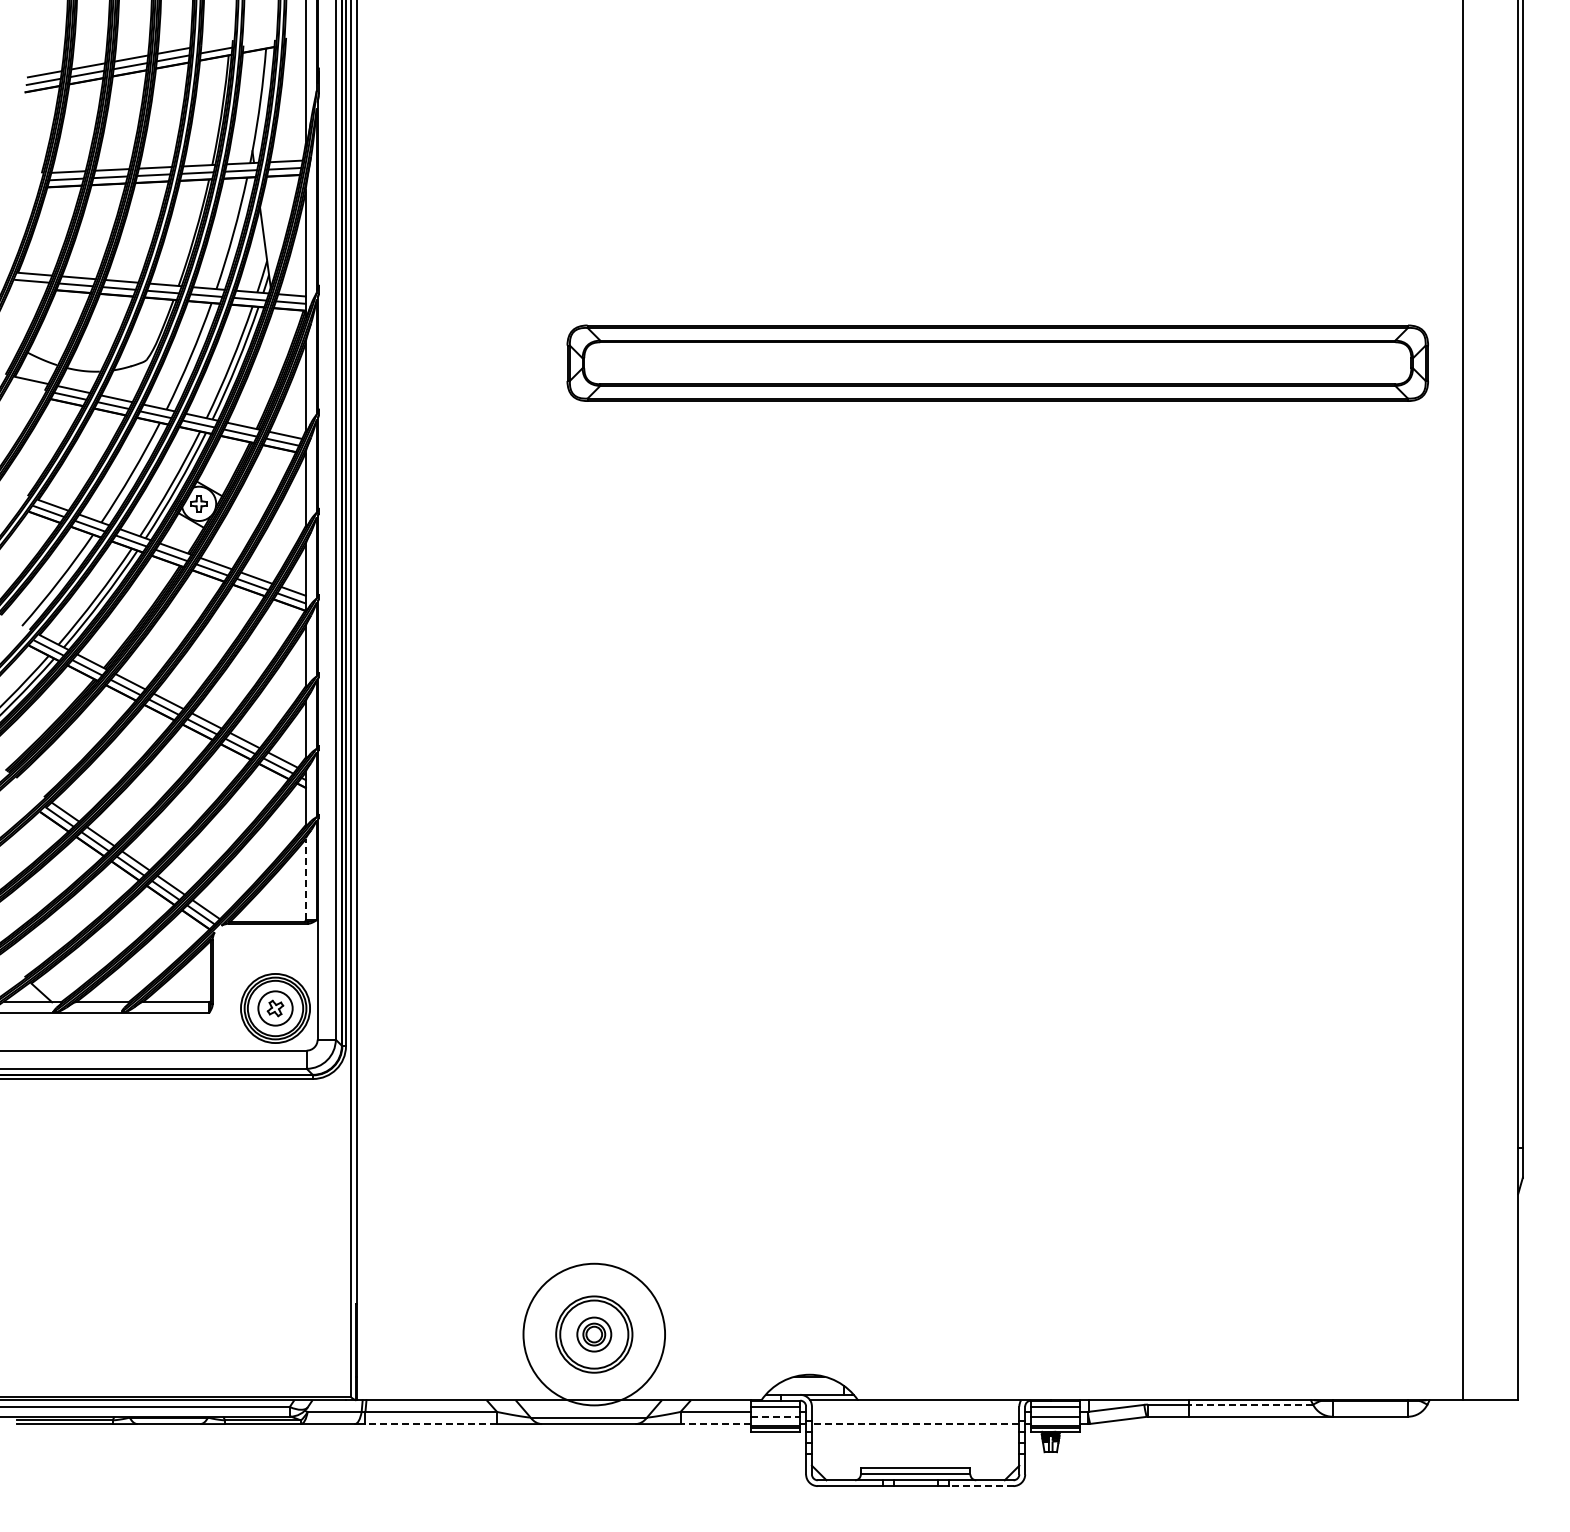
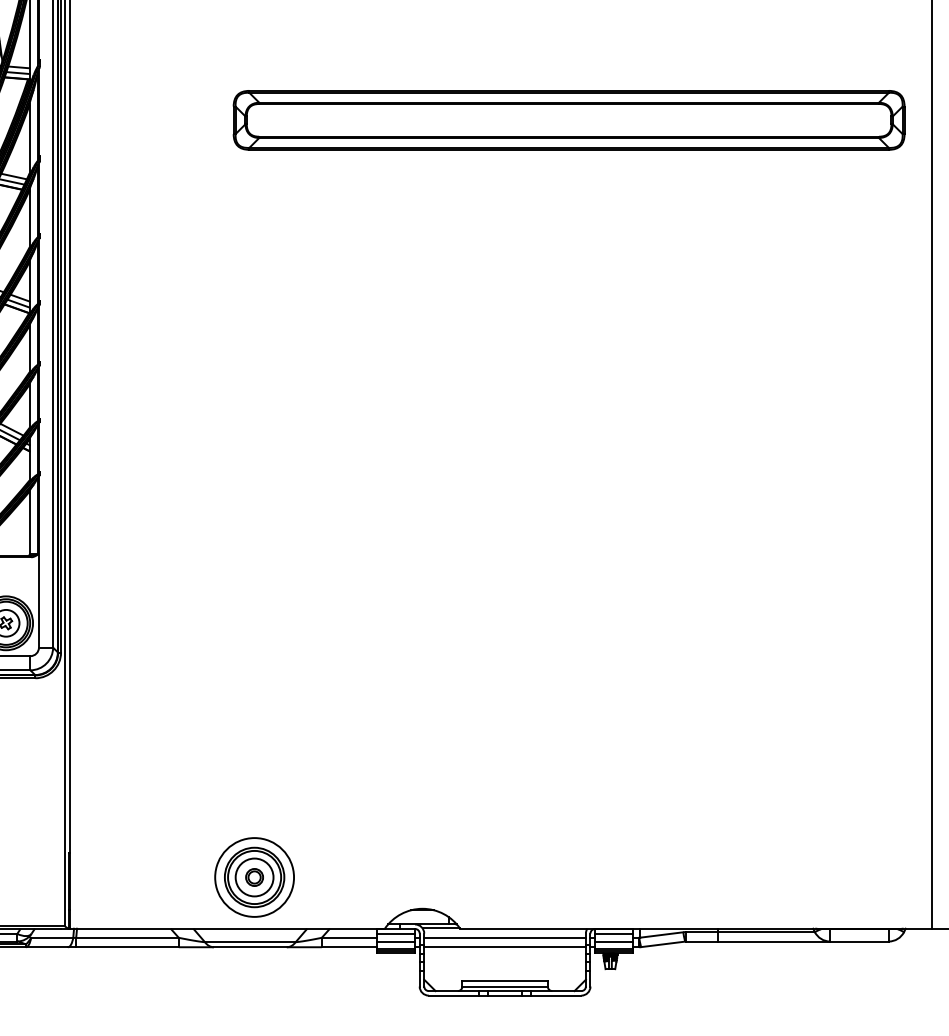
line: (305, 879) -> (29, 522), dashed -> solid
circle: (593, 1334) -> (253, 877), size x0.71
circle: (594, 1334) -> (254, 877), size x1.43
line: (1251, 1404) -> (766, 931), dashed -> solid
line: (915, 1411) -> (504, 937), added
line: (776, 1417) -> (396, 942), dashed -> solid
line: (431, 1424) -> (127, 947), dashed -> solid
line: (715, 1424) -> (349, 947), dashed -> solid
line: (915, 1424) -> (504, 947), dashed -> solid
line: (980, 1486) -> (555, 995), dashed -> solid

